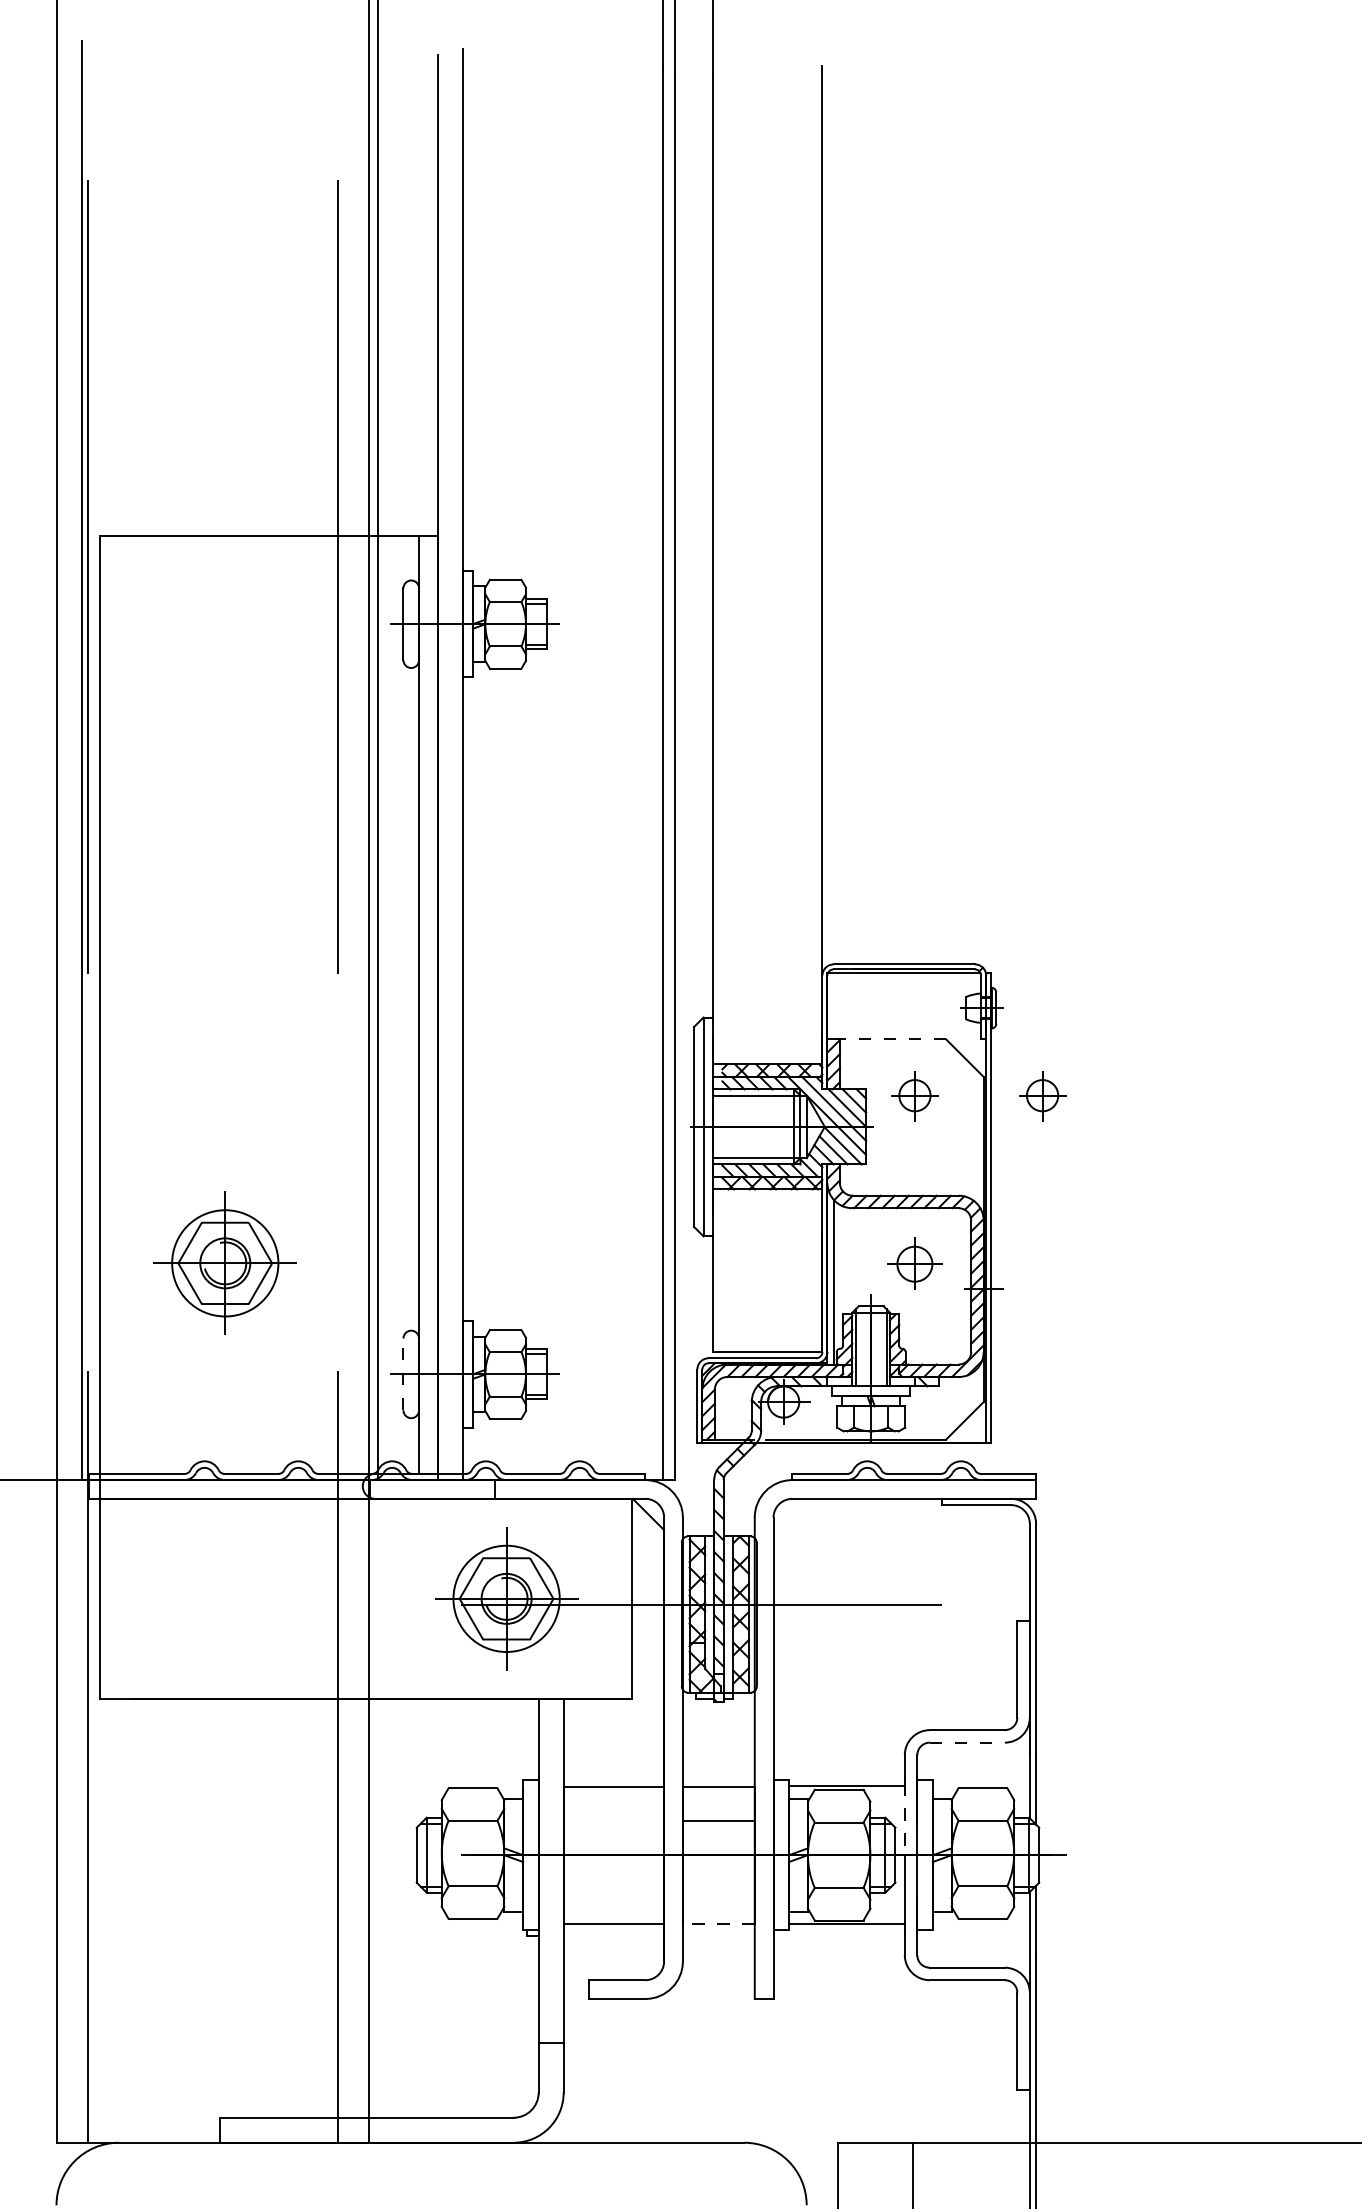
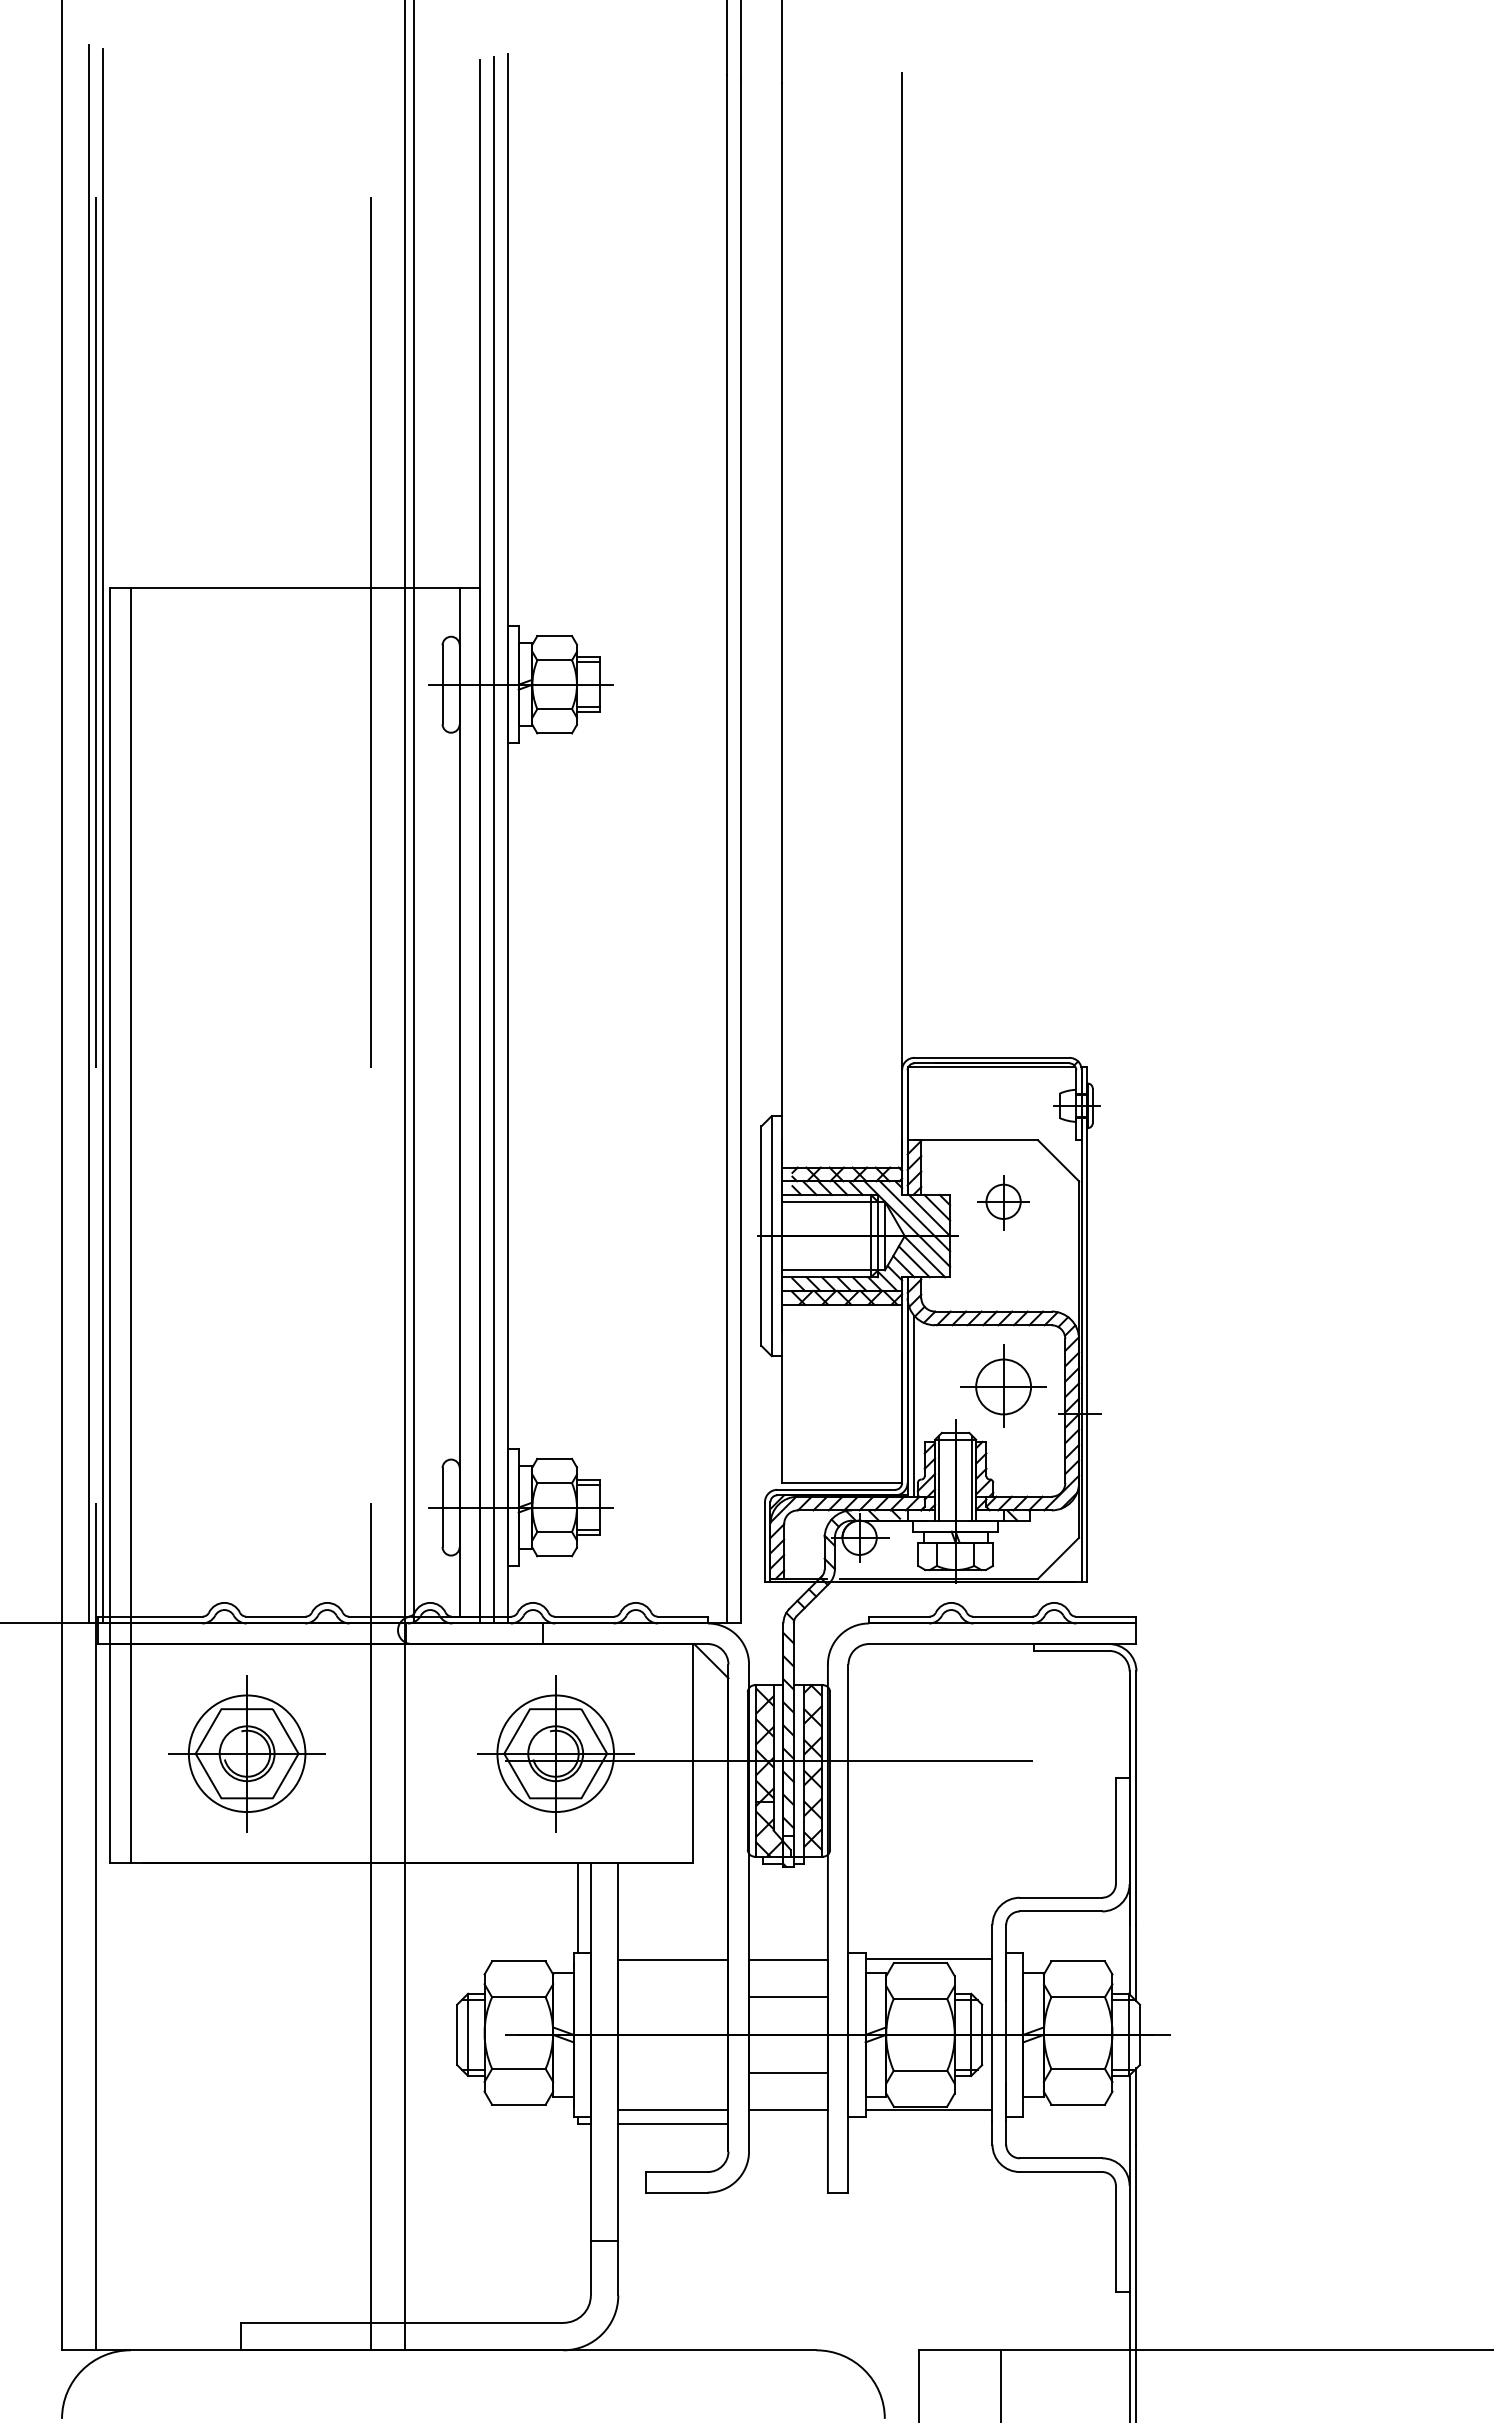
line: (94, 761) -> (103, 835), added
line: (450, 765) -> (494, 839), added
line: (890, 1039) -> (976, 1140), dashed -> solid
part: (1042, 1096) -> (1143, 1202), removed
line: (118, 1117) -> (130, 1225), added
part: (224, 1263) -> (246, 1753), moved
part: (914, 1263) -> (1003, 1385), size x1.43
line: (403, 1374) -> (442, 1507), dashed -> solid
line: (526, 1739) -> (577, 1907), added
line: (967, 1742) -> (1061, 1911), dashed -> solid
line: (904, 1819) -> (992, 1995), dashed -> solid
line: (718, 1889) -> (788, 2072), added
line: (717, 1924) -> (787, 2110), dashed -> solid
line: (613, 1936) -> (673, 2124), added

